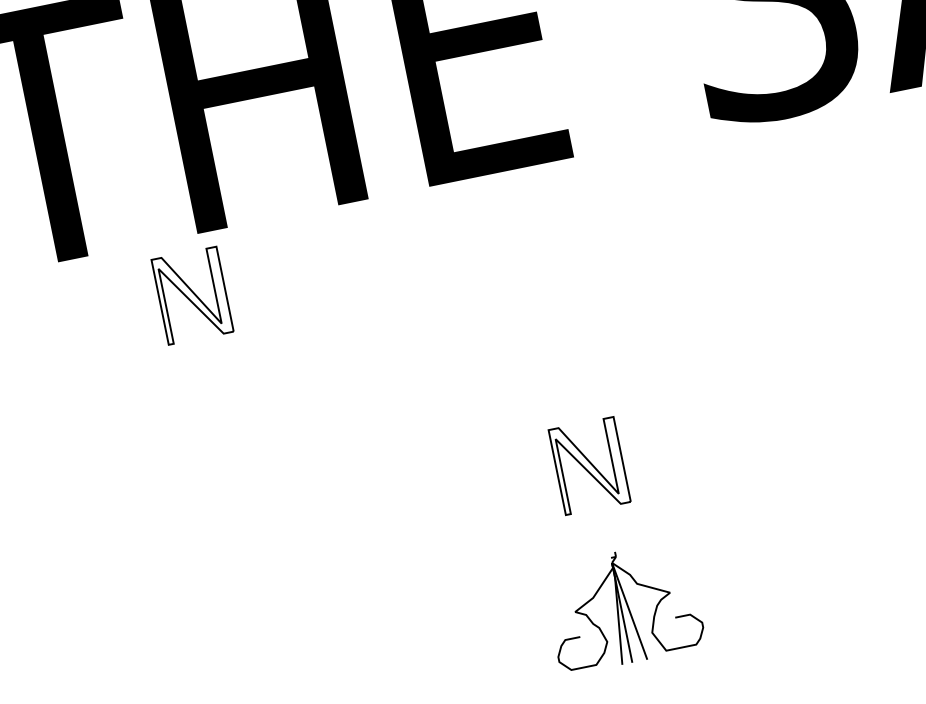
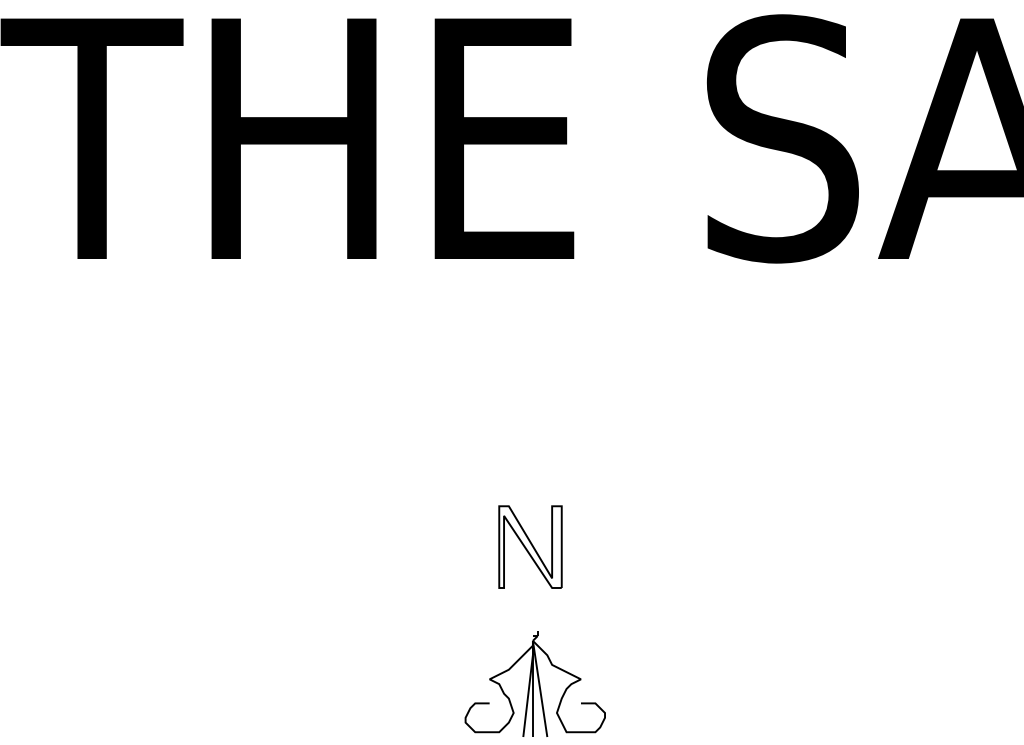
part: (192, 295) -> (195, 314), removed

